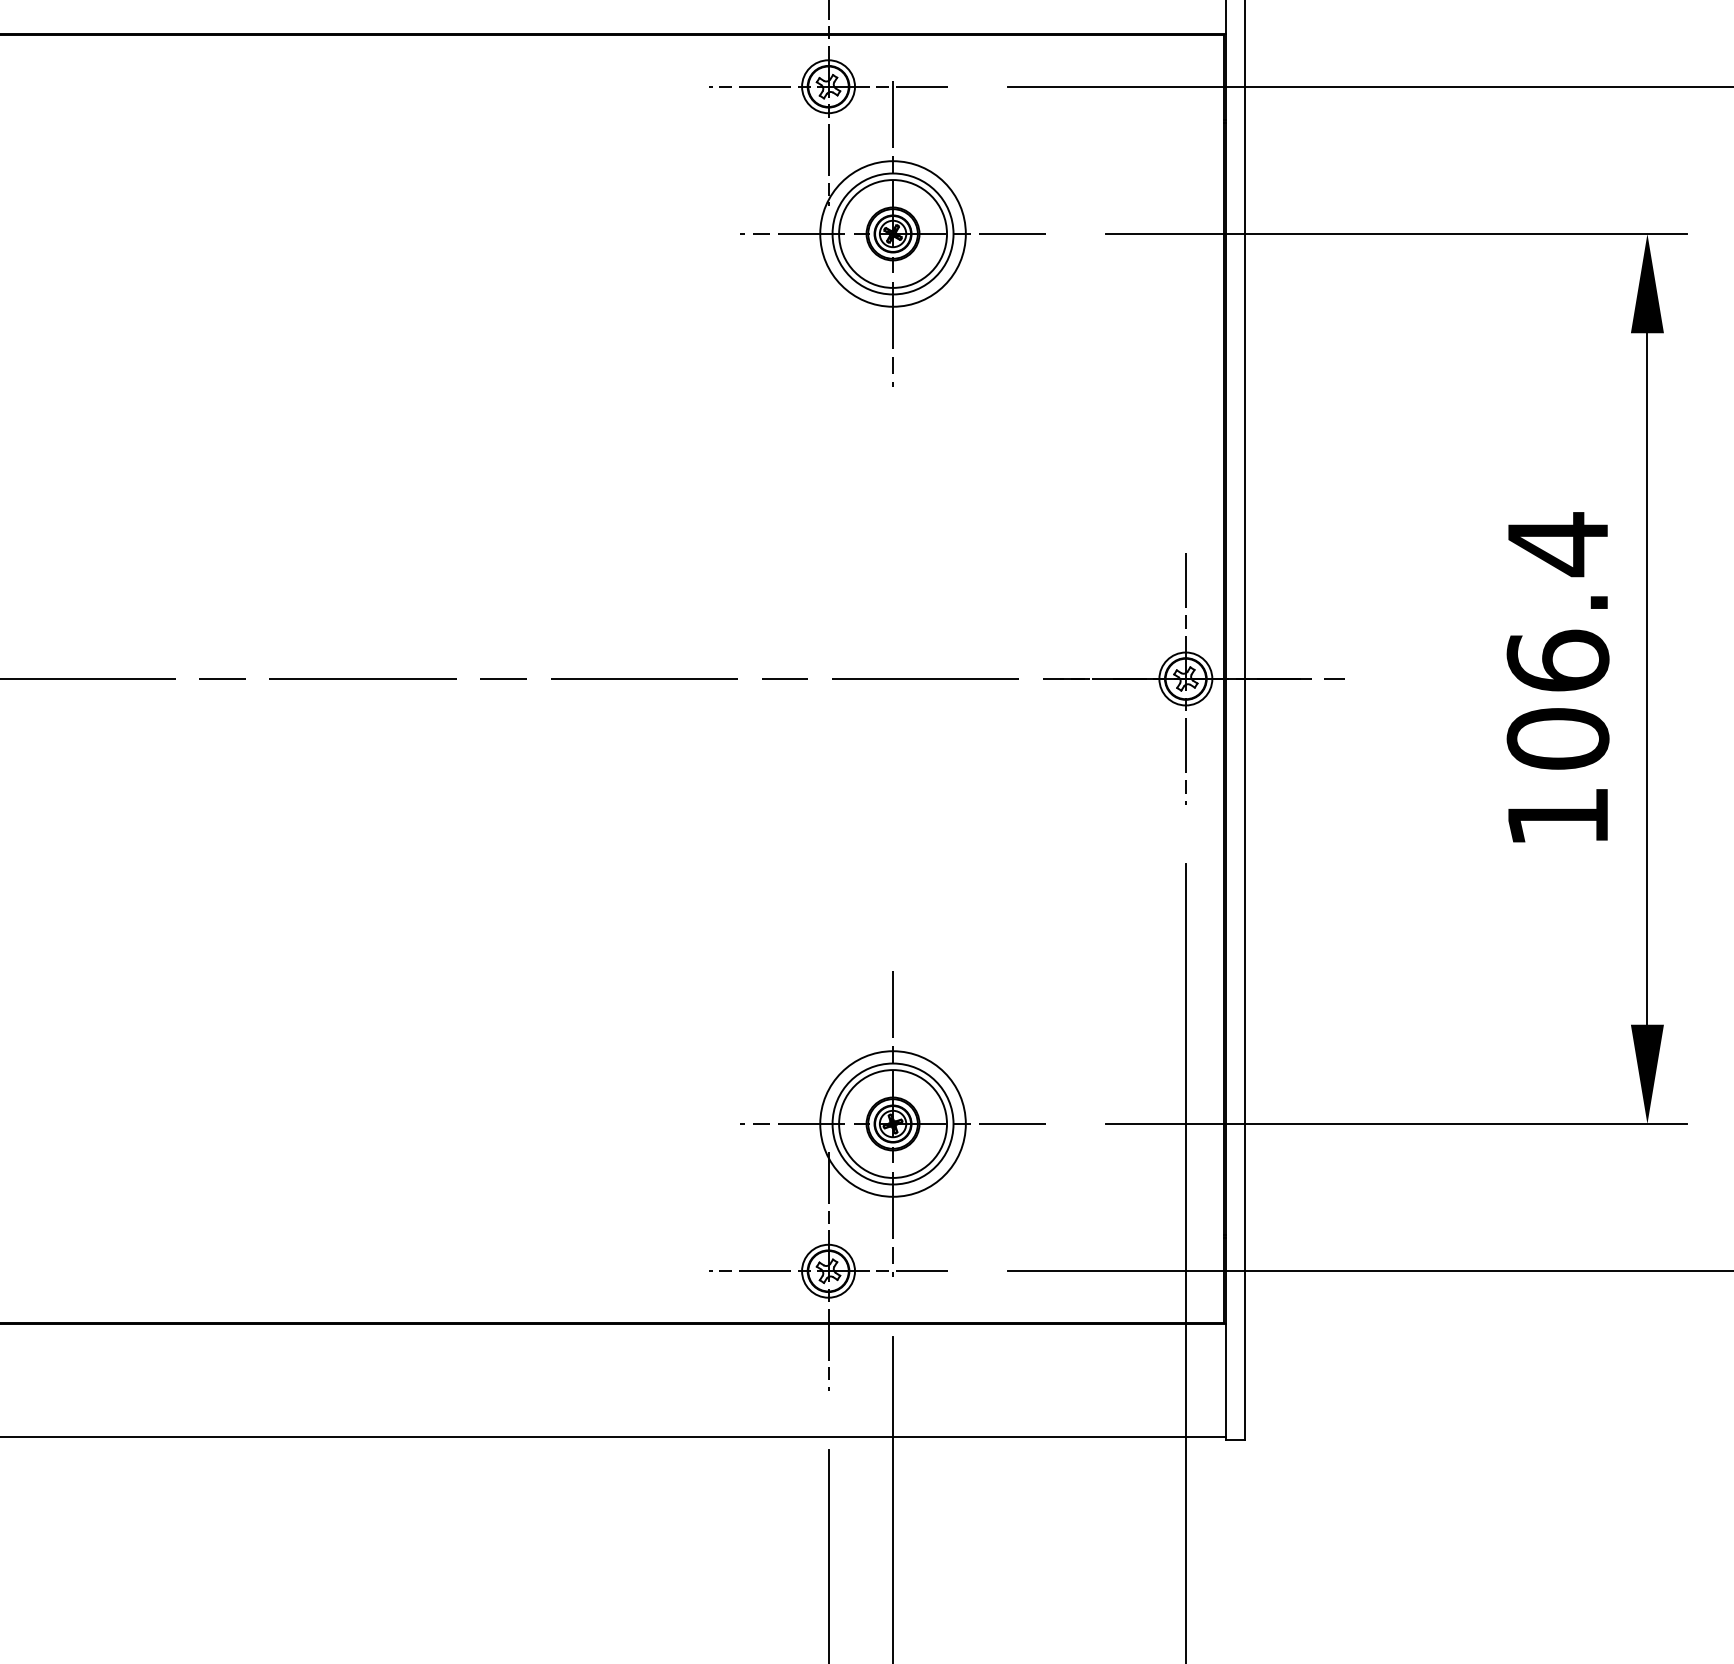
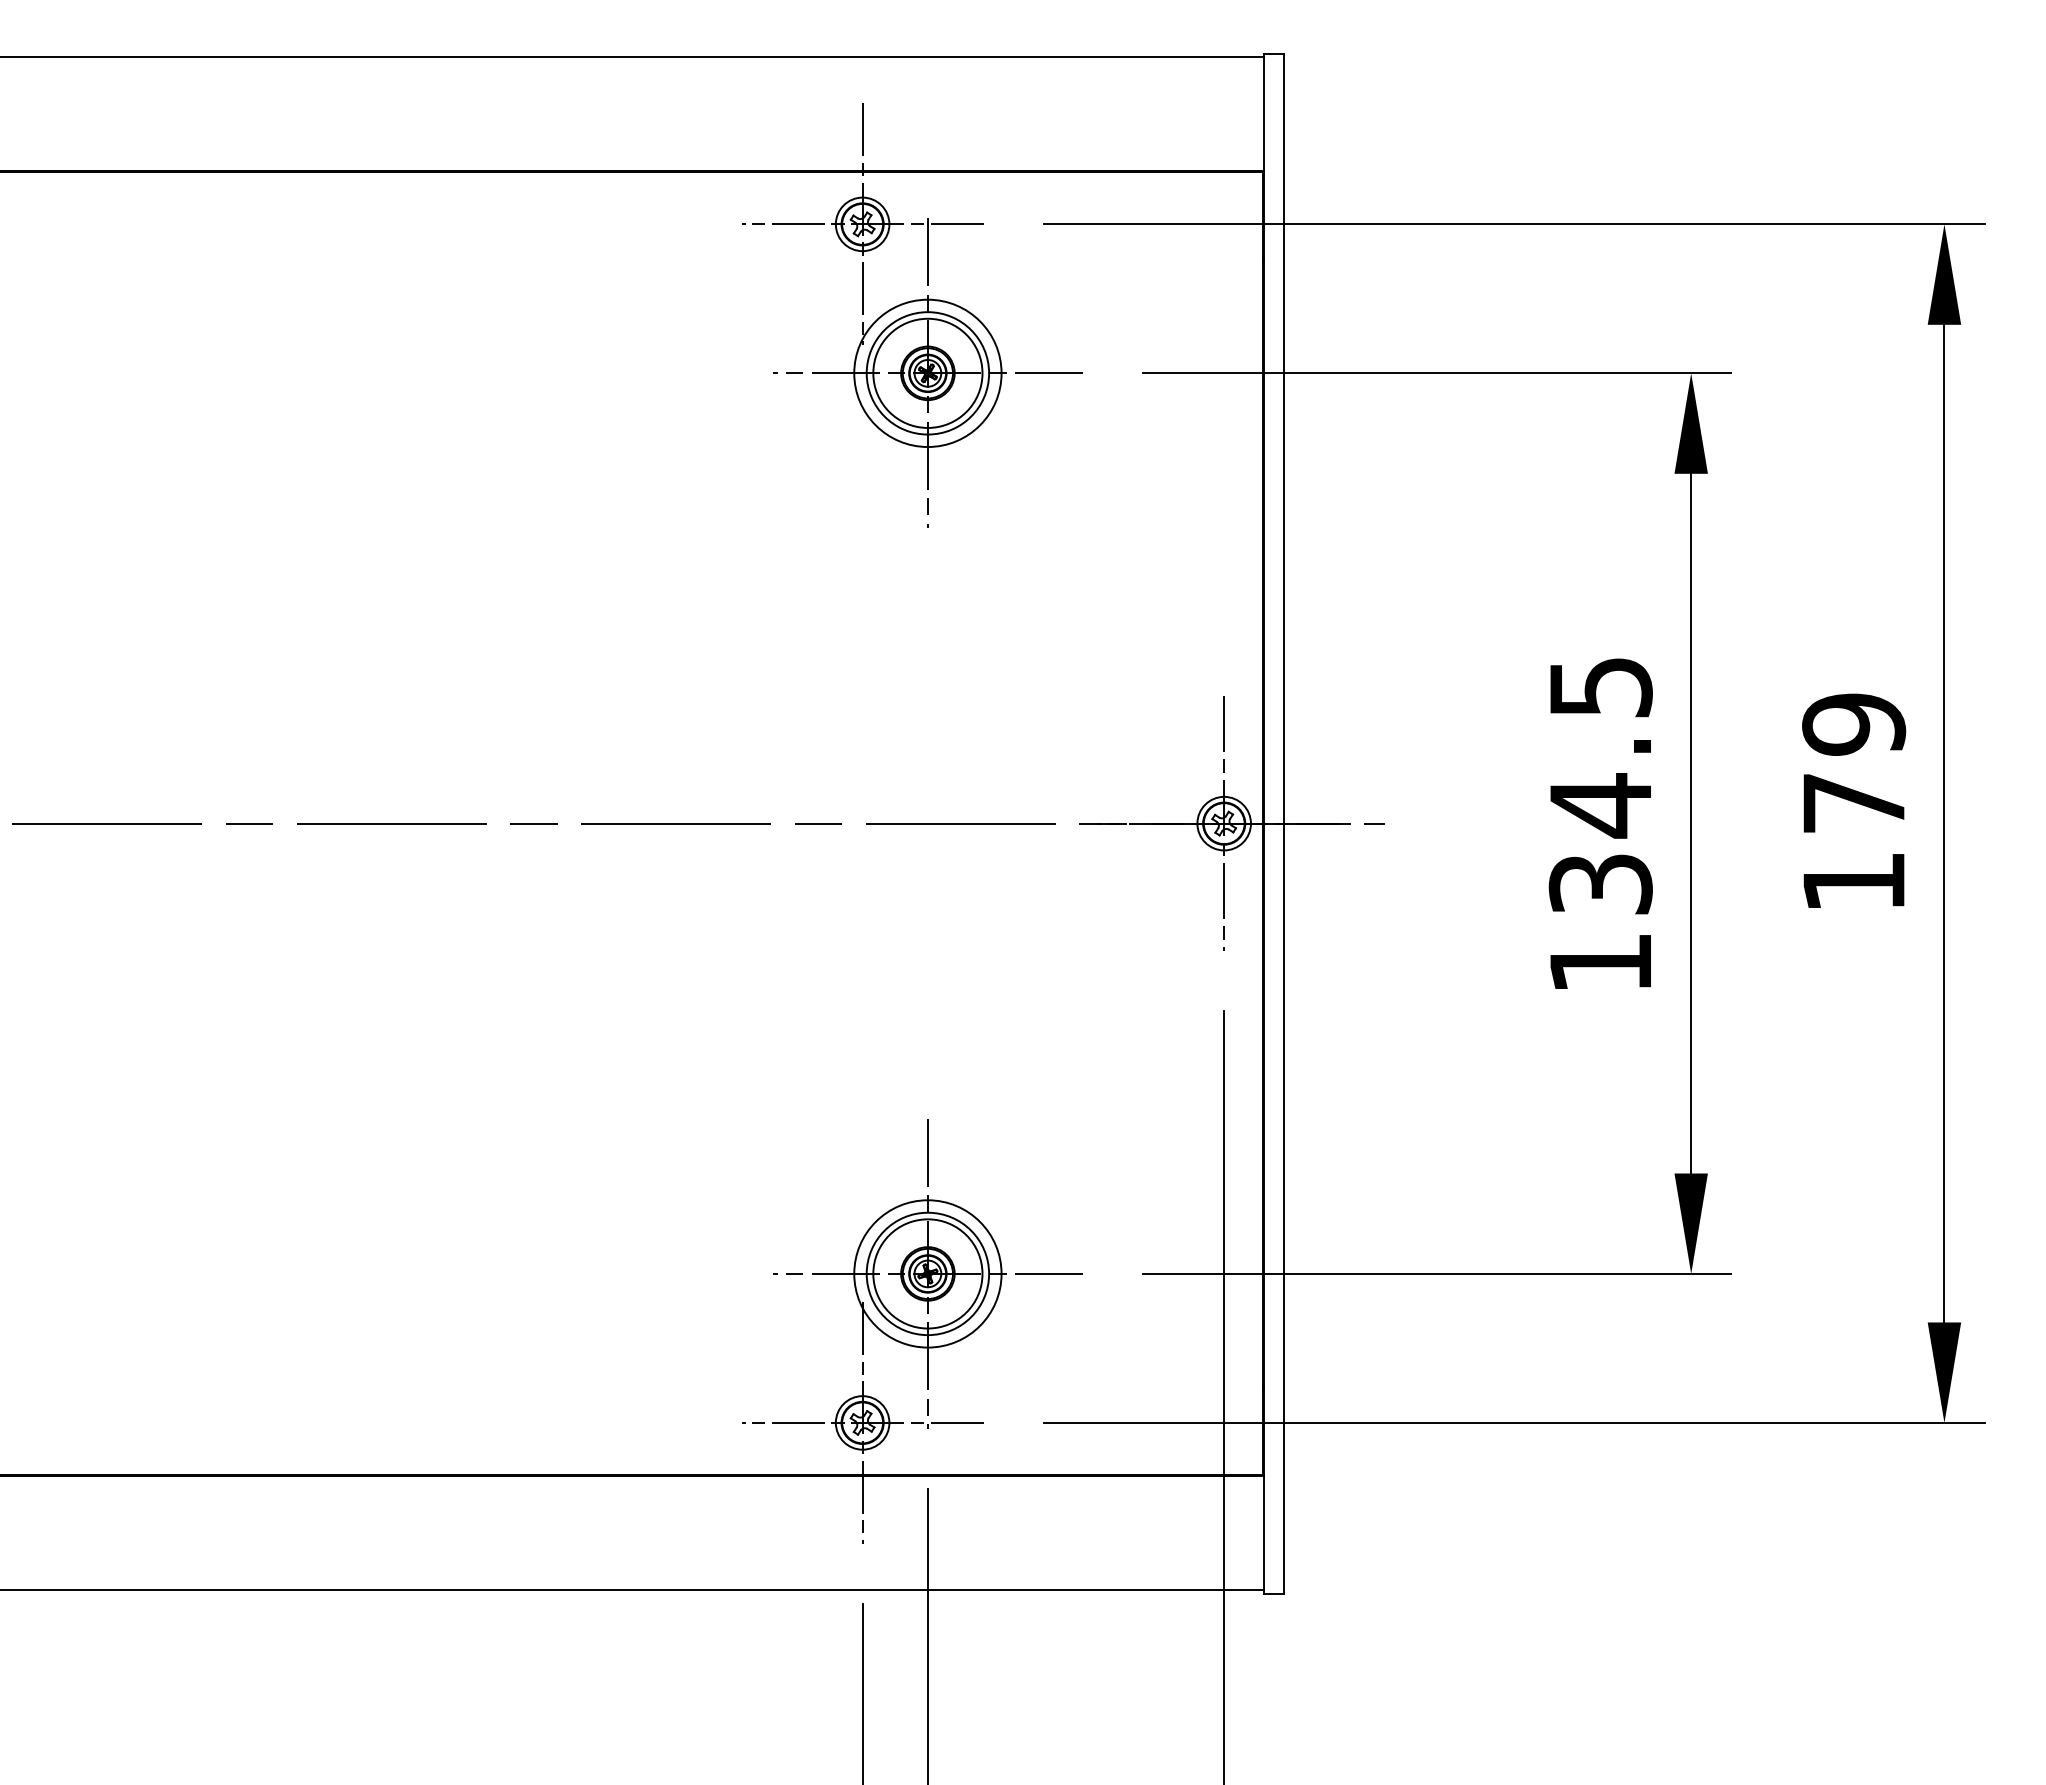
text: (1557, 640) -> (1600, 784), 106.4 -> 134.5

